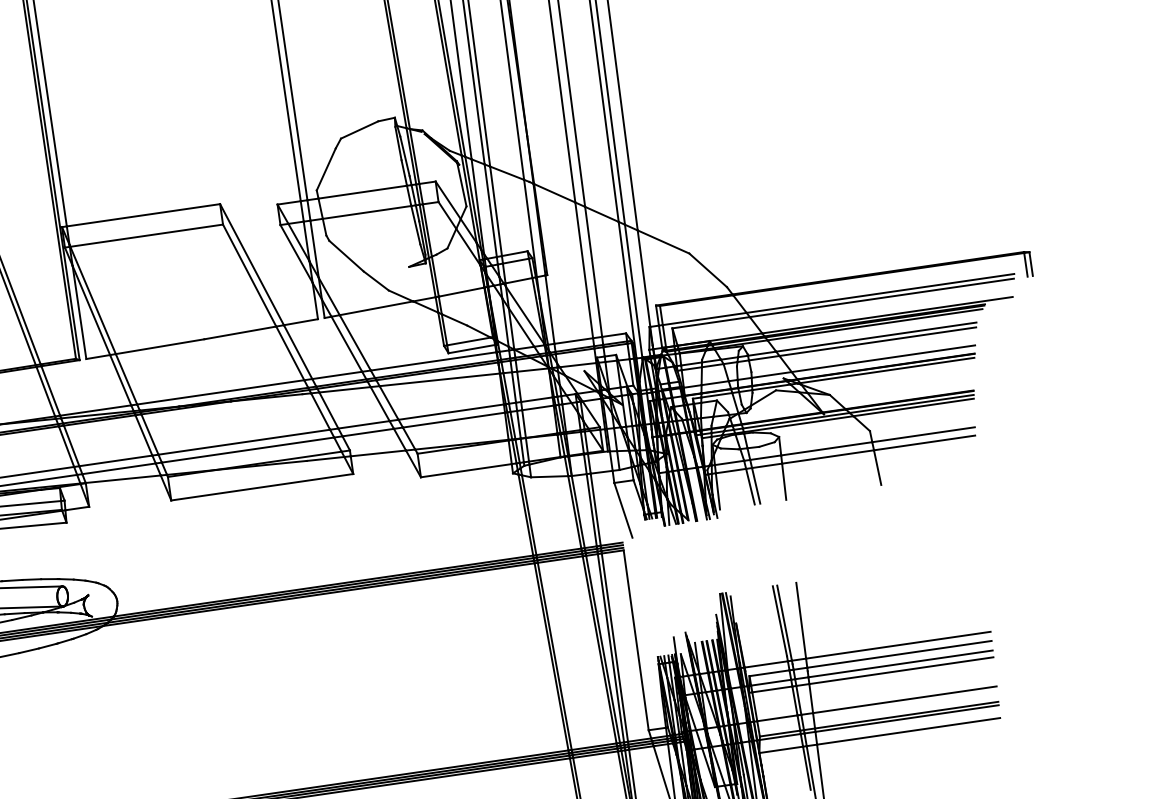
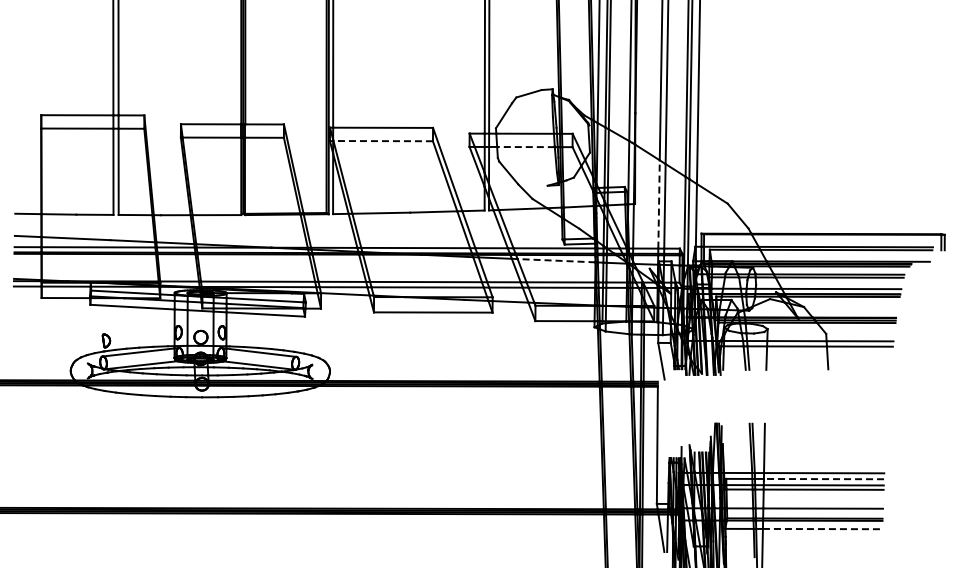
line: (366, 213) -> (525, 147), solid -> dashed
line: (147, 236) -> (383, 141), solid -> dashed
line: (584, 268) -> (659, 203), solid -> dashed
line: (439, 379) -> (556, 260), solid -> dashed
line: (898, 655) -> (823, 479), solid -> dashed
line: (908, 731) -> (822, 529), solid -> dashed

